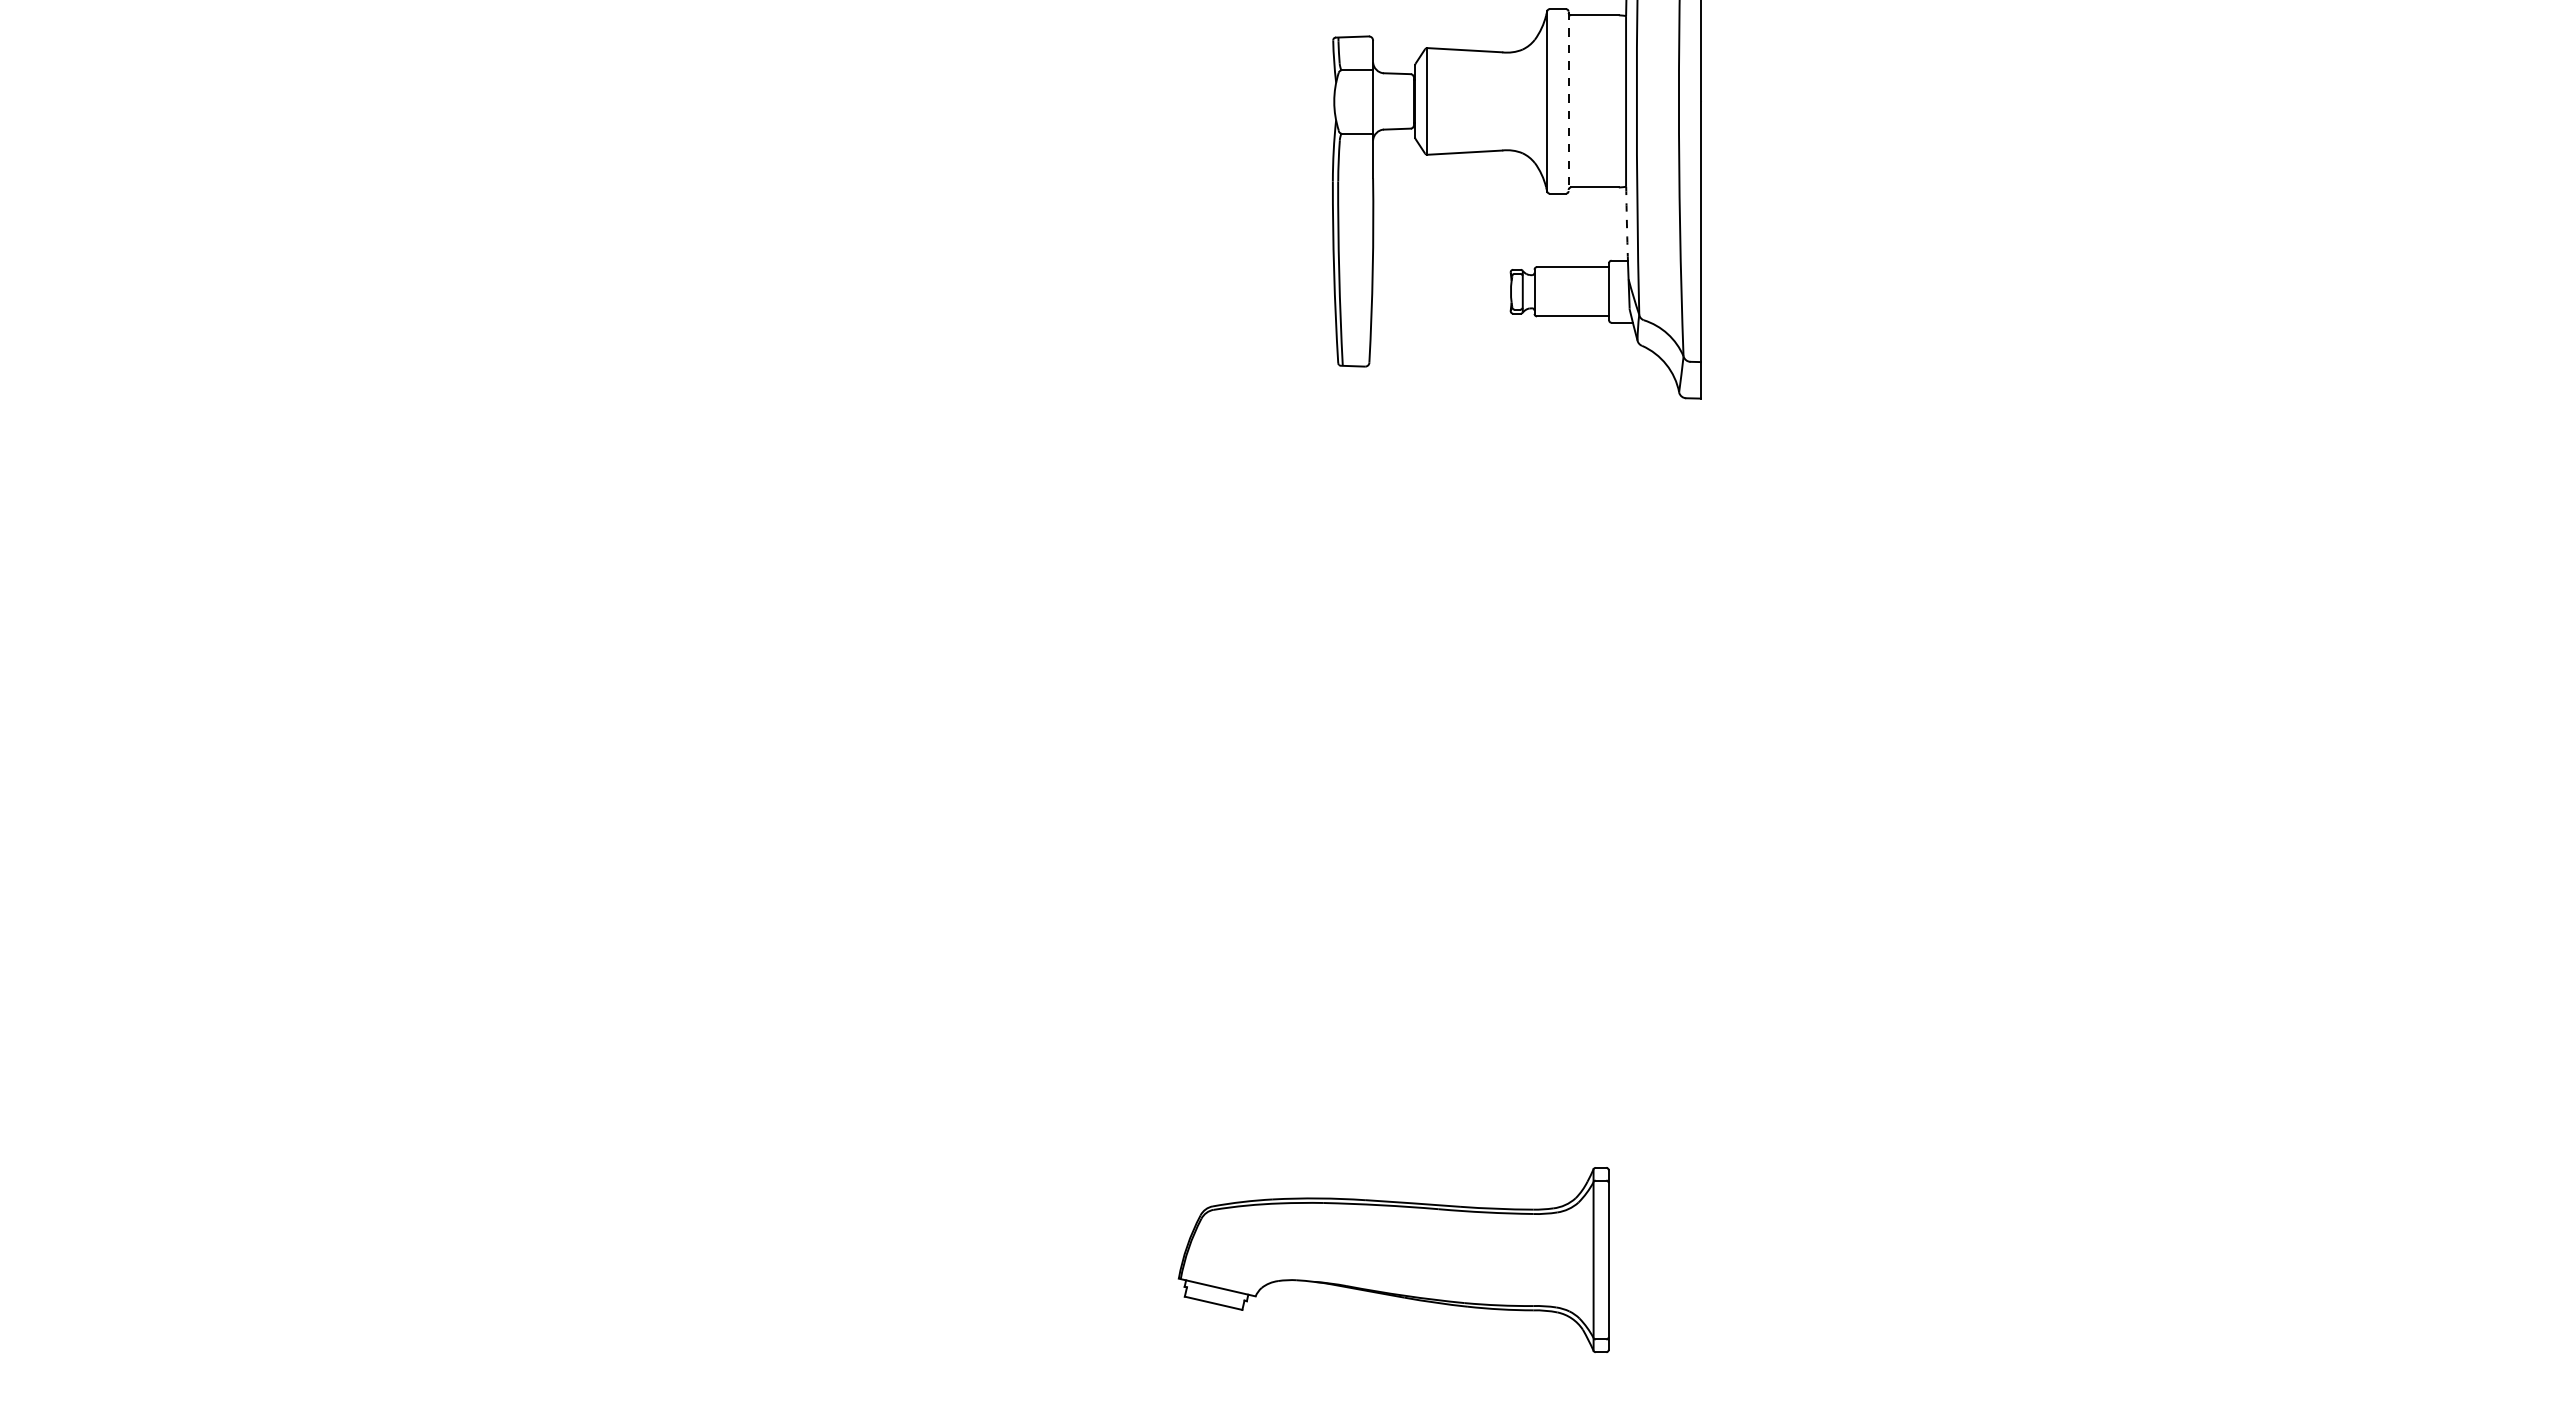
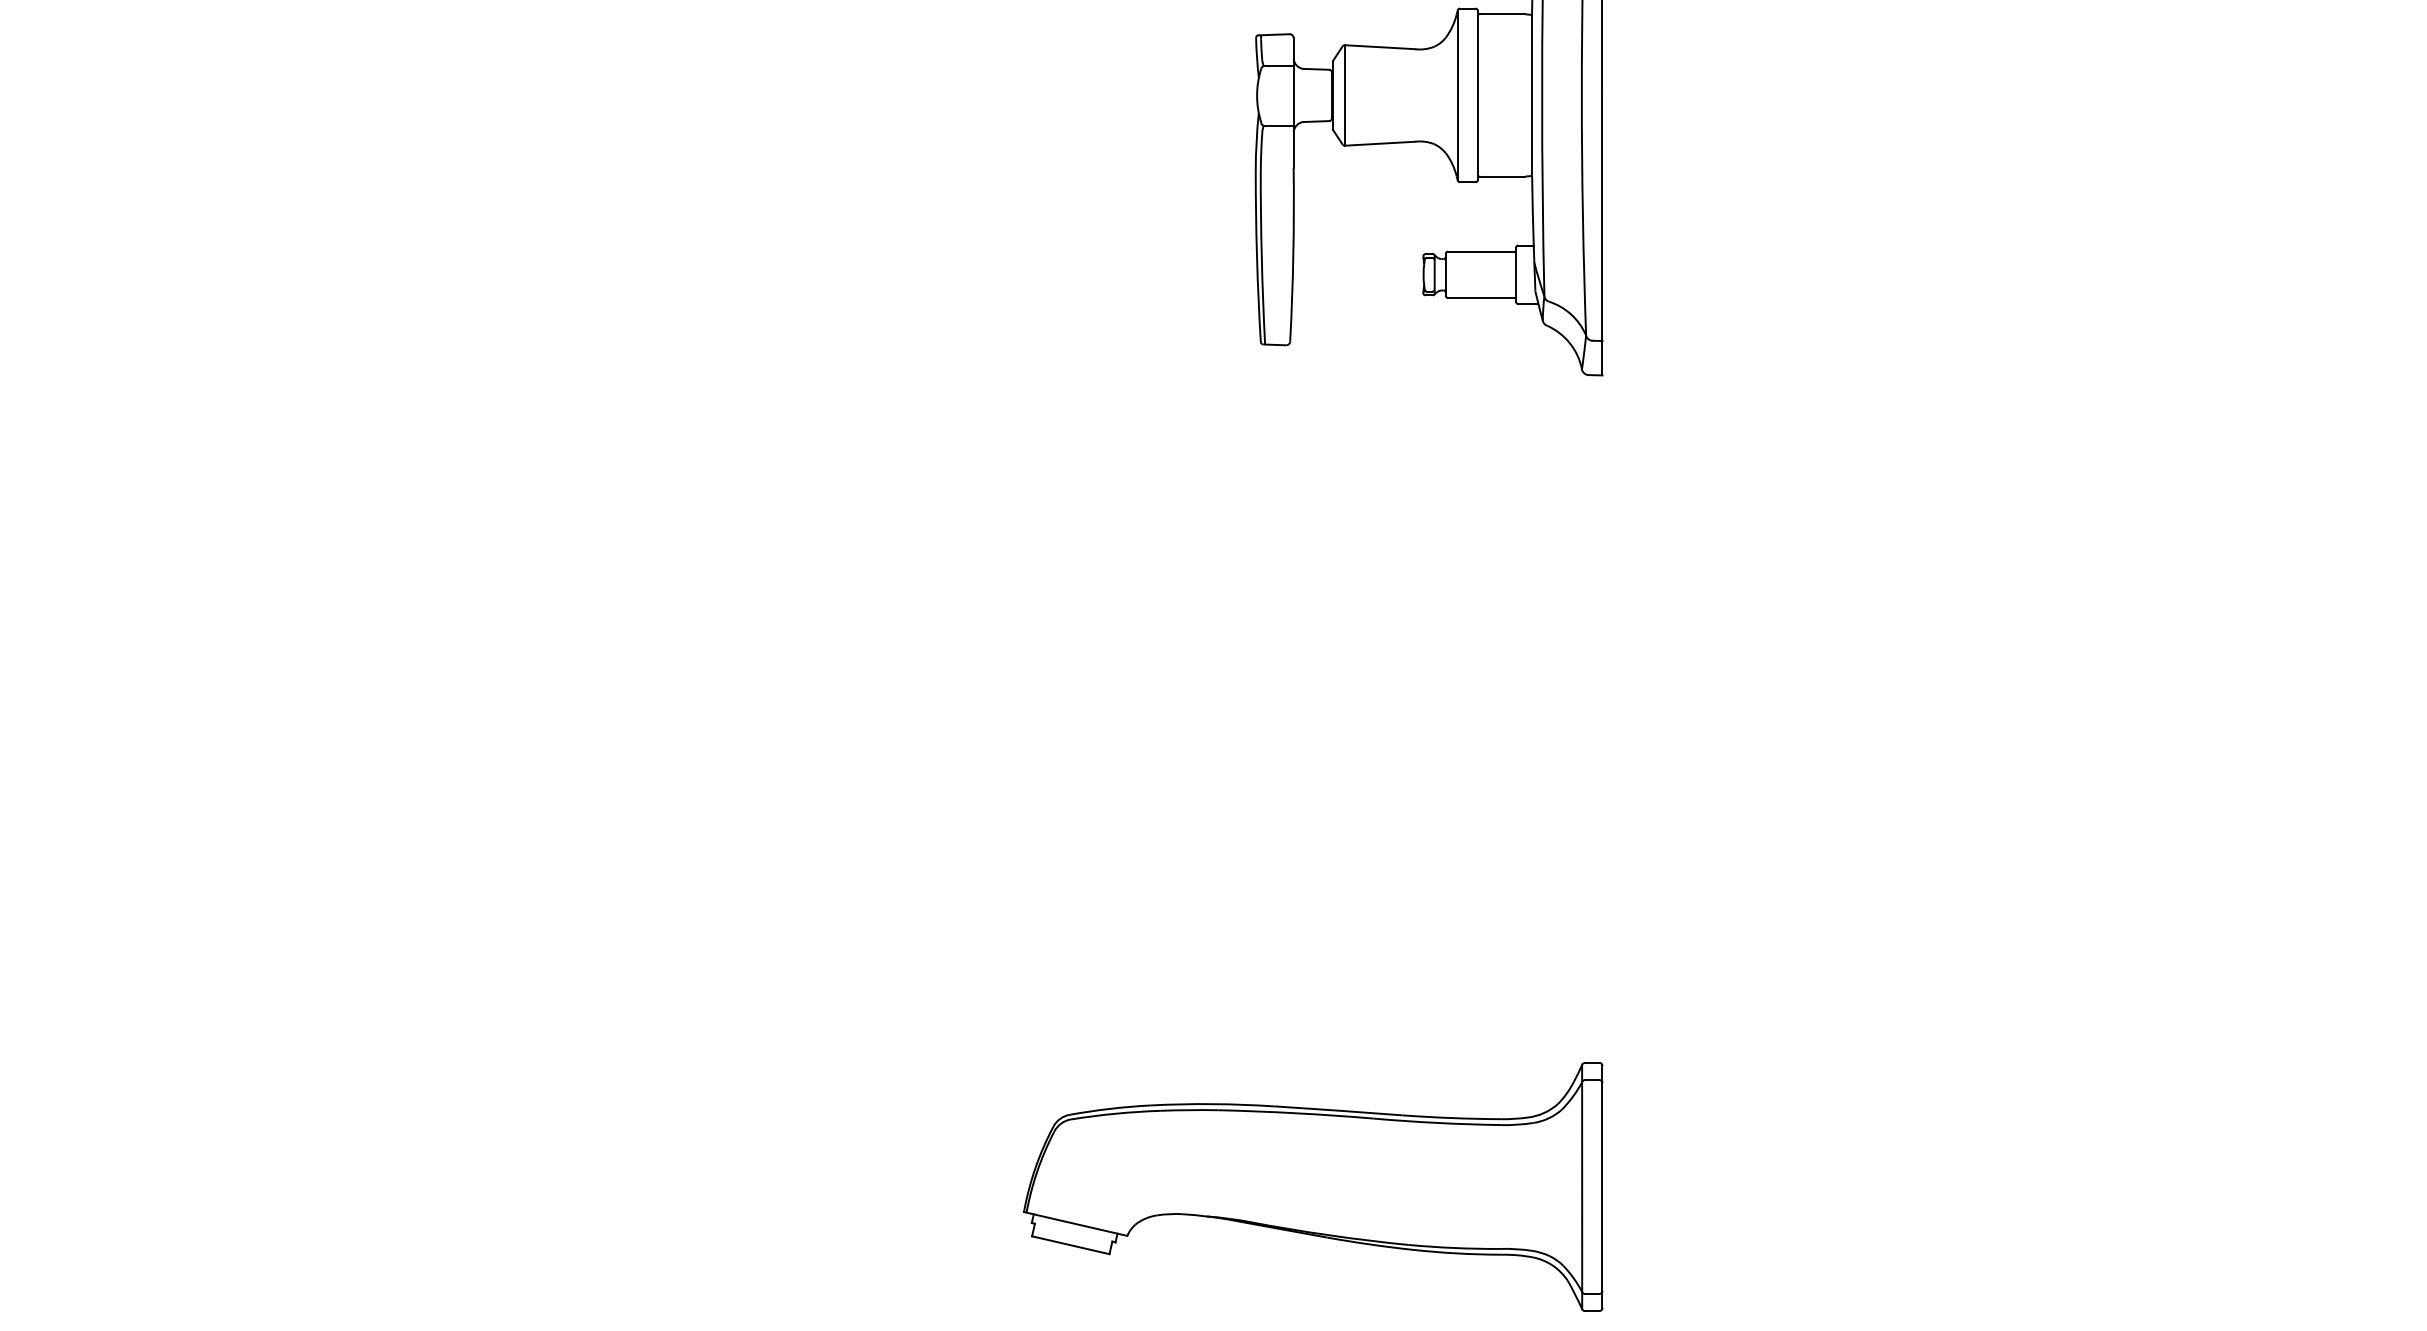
line: (1568, 101) -> (1477, 95), dashed -> solid
arc: (1626, 223) -> (1532, 210), dashed -> solid
part: (1393, 1259) -> (1312, 1186), size x1.43

